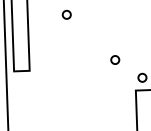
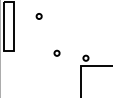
circle: (114, 58) -> (56, 52), moved

